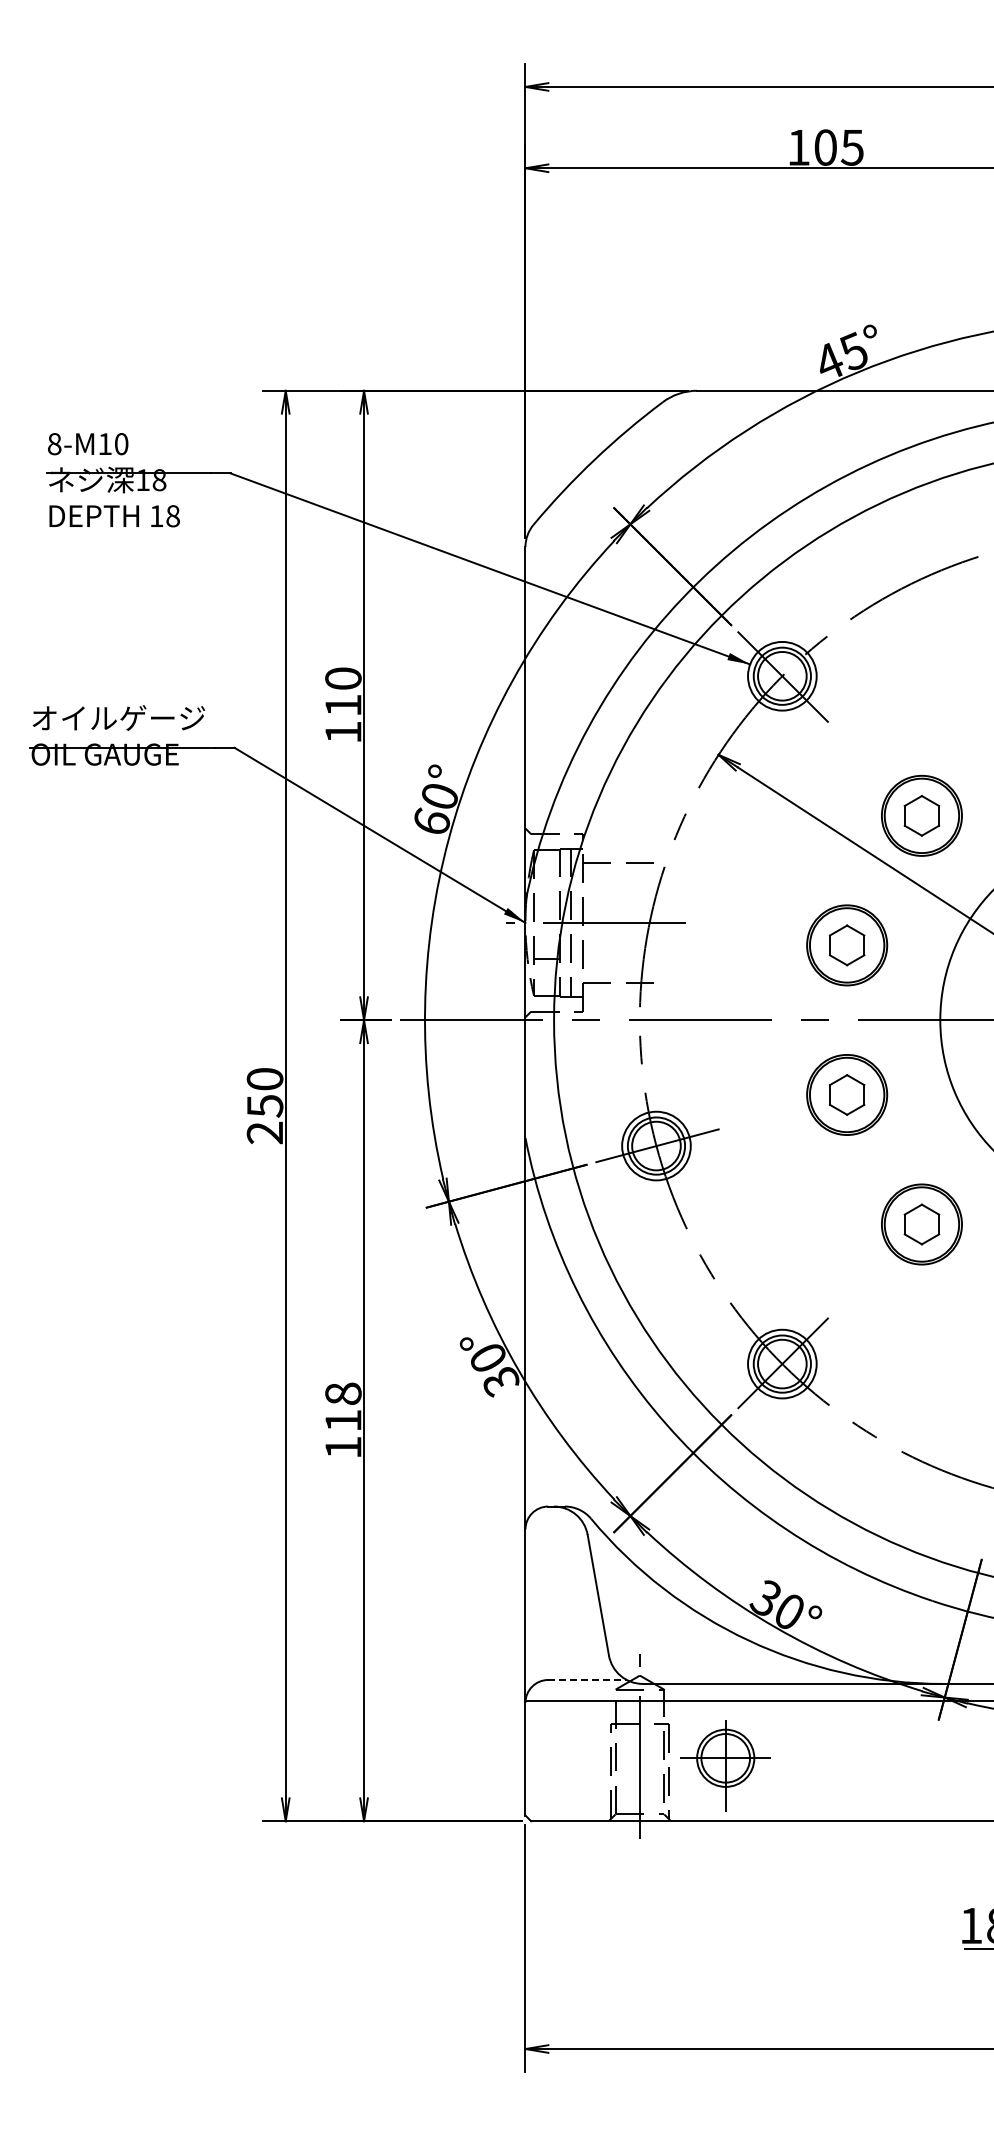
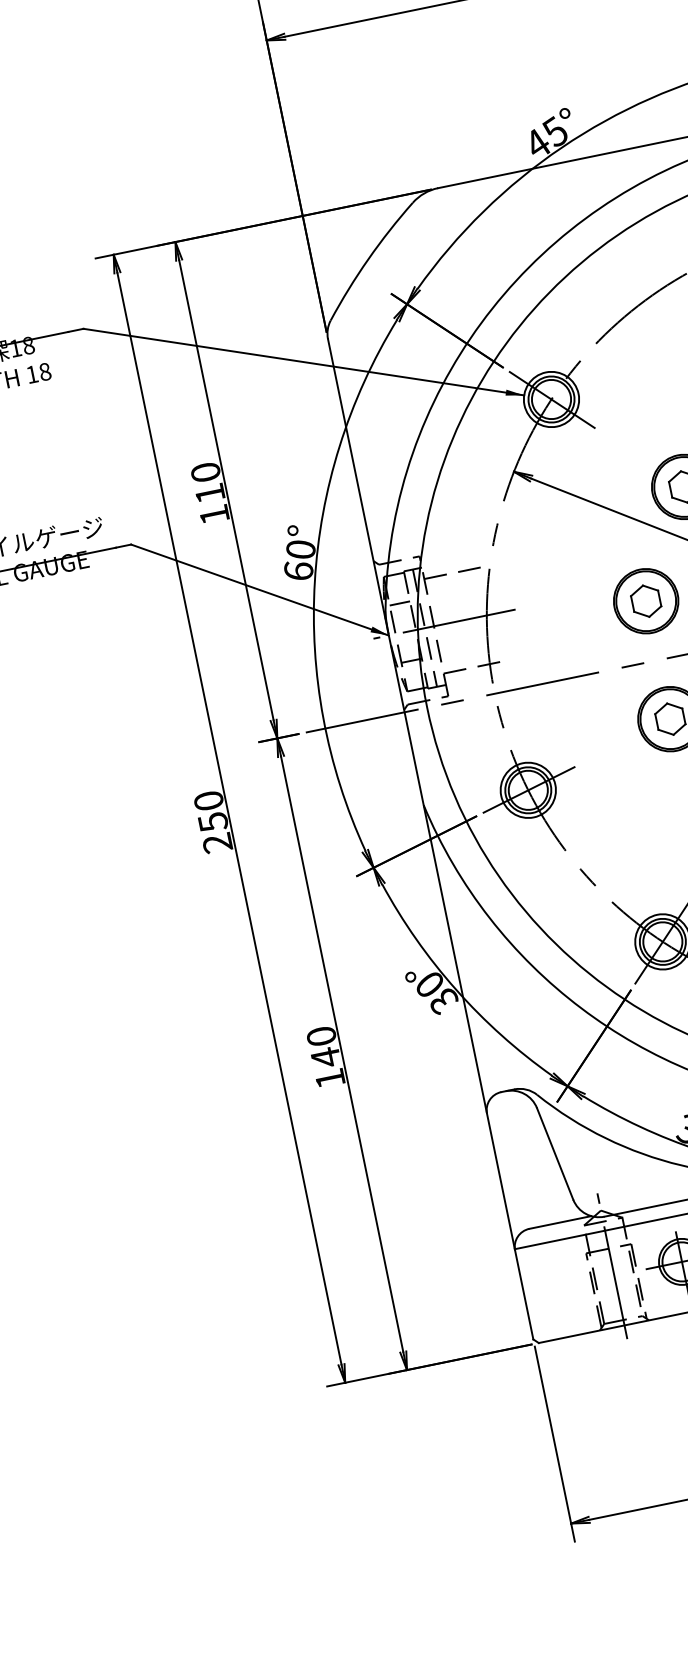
line: (546, 886) -> (399, 603), added
text: (343, 1407) -> (323, 1047), 118 -> 140
line: (588, 1679) -> (561, 1221), dashed -> solid

